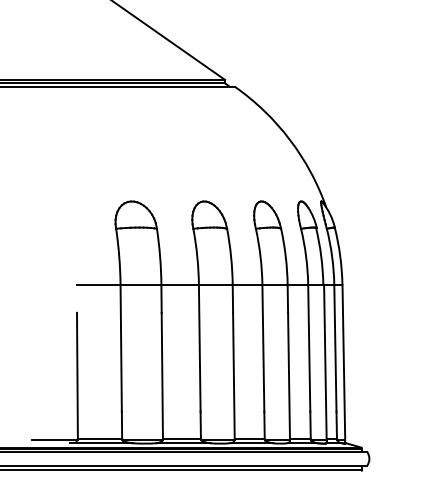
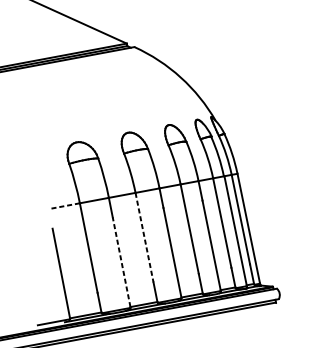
line: (98, 285) -> (64, 206), solid -> dashed
line: (199, 348) -> (144, 237), solid -> dashed
line: (162, 375) -> (121, 261), solid -> dashed

